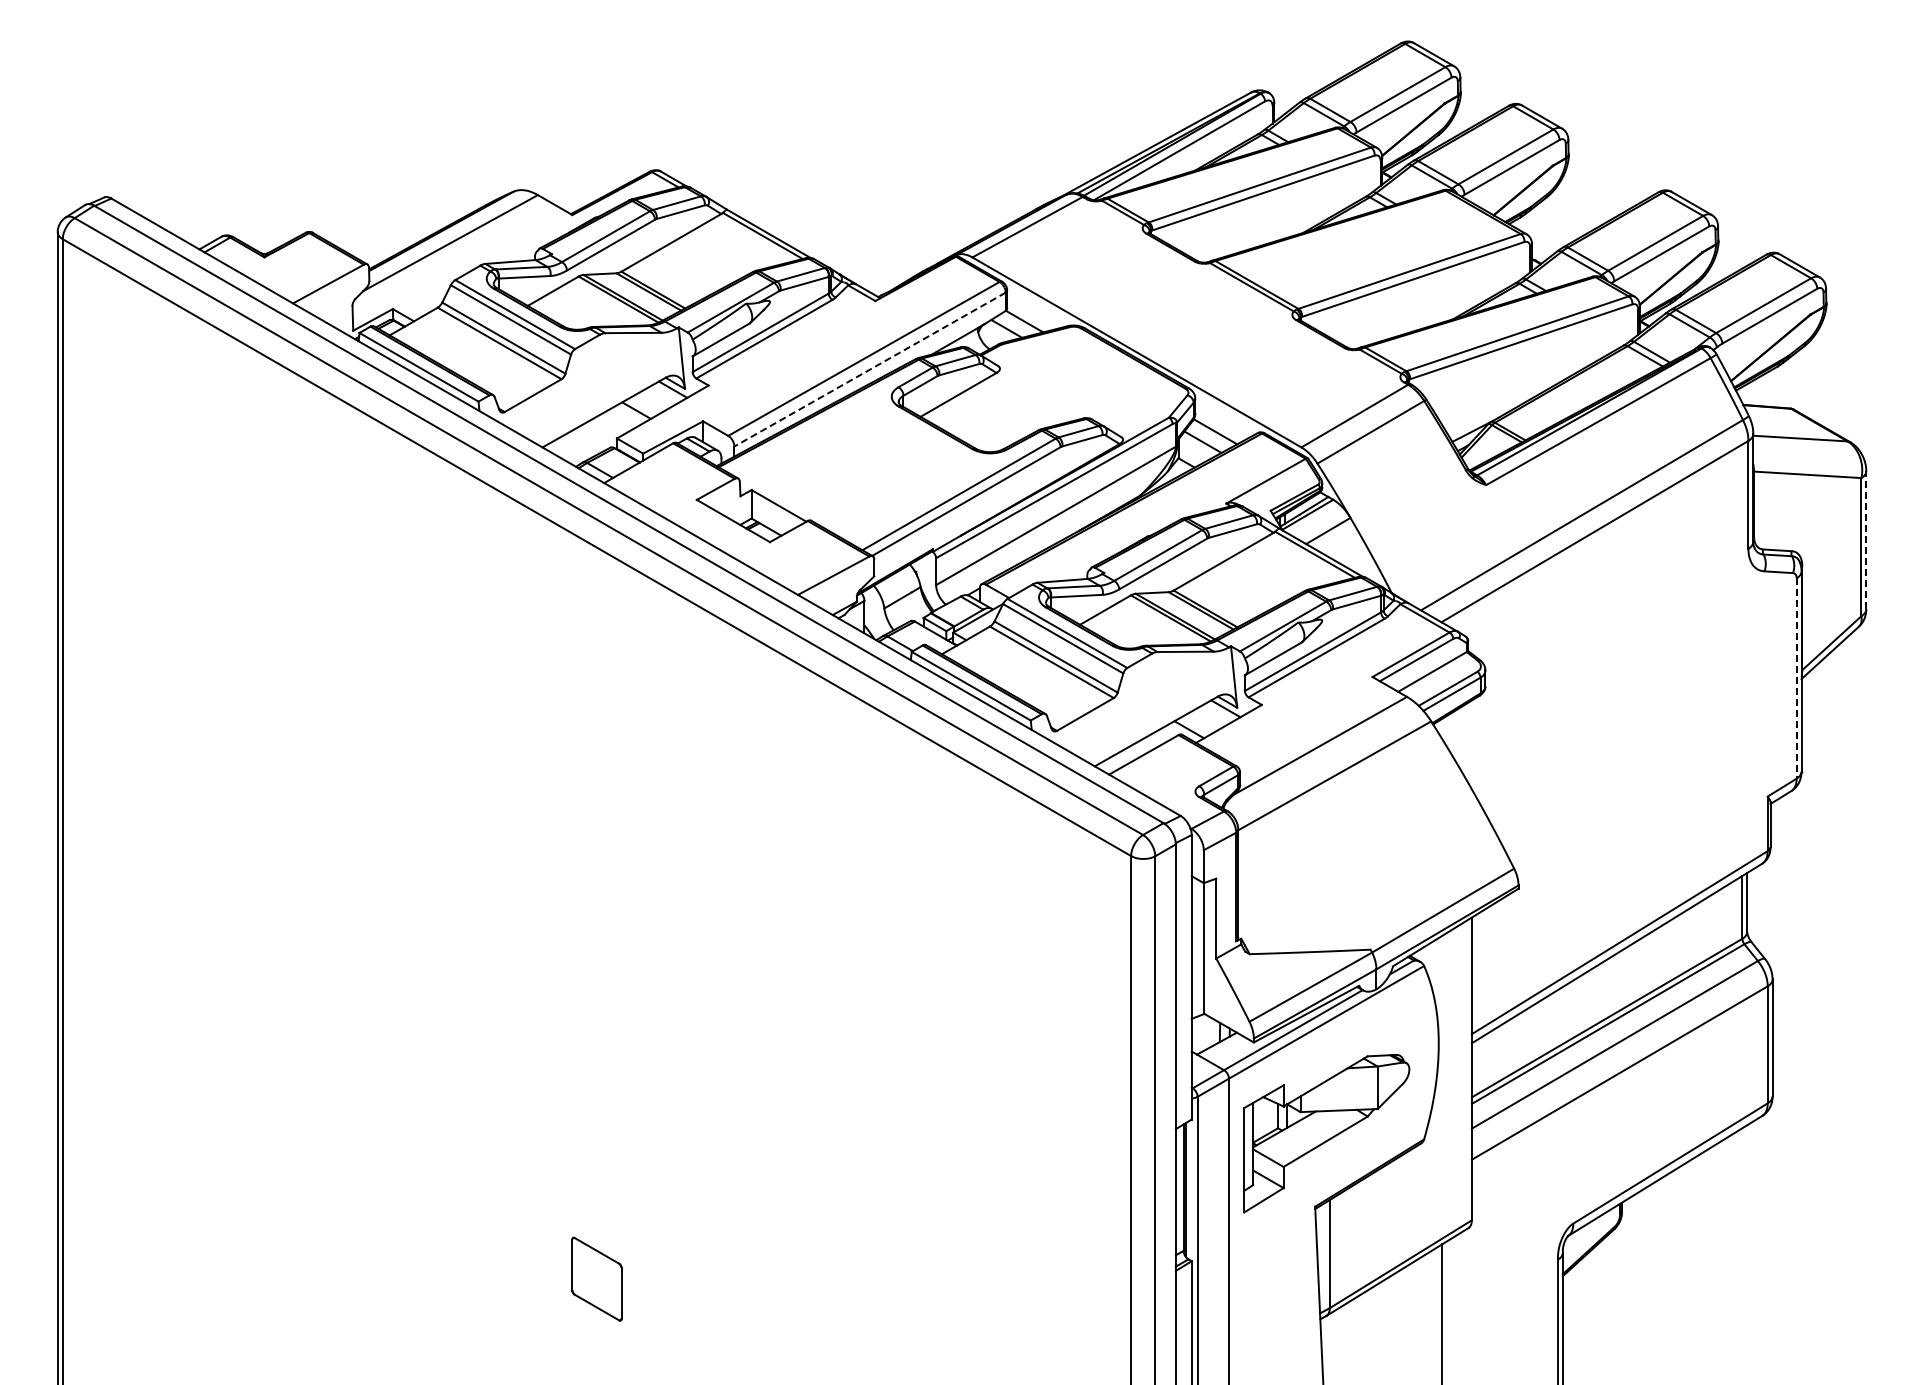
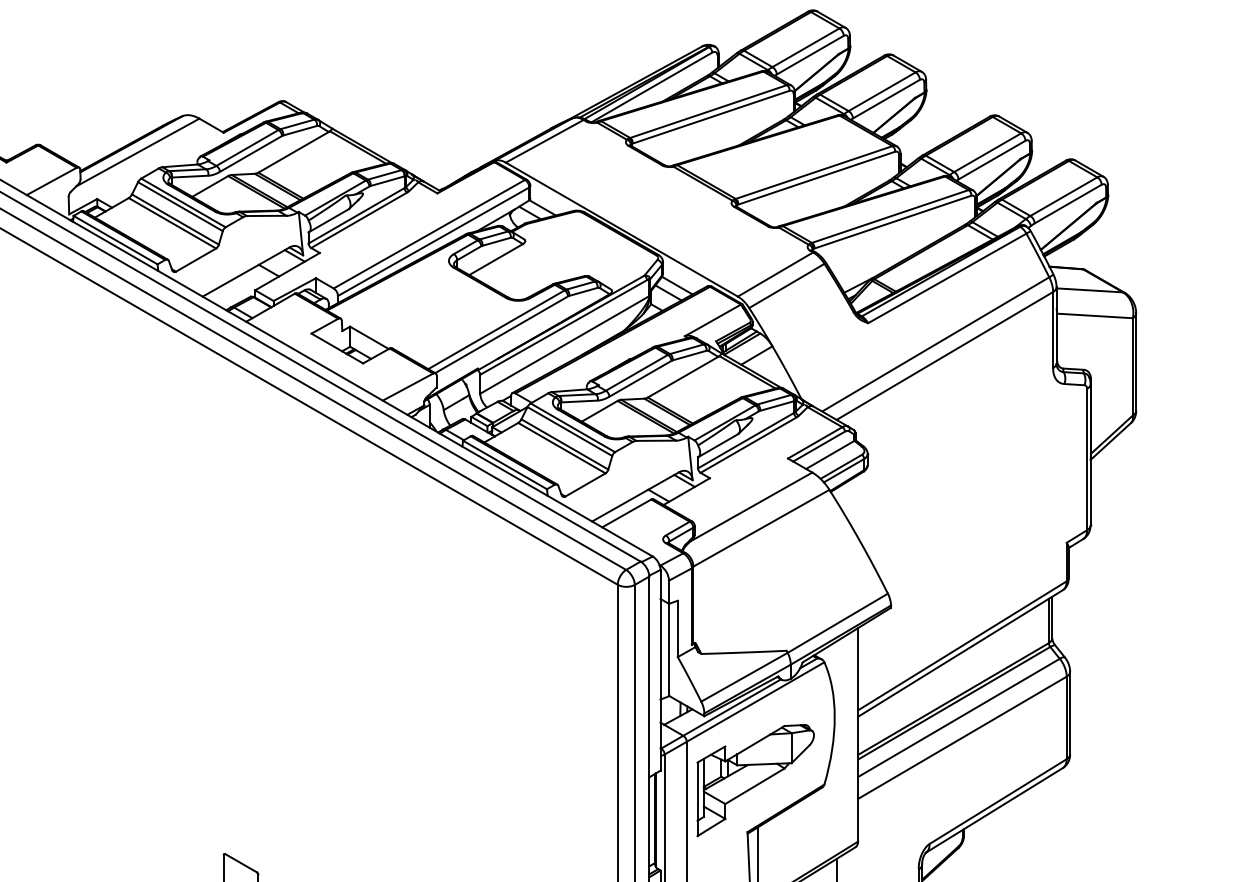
line: (870, 369) -> (433, 241), dashed -> solid
line: (1866, 539) -> (1136, 361), dashed -> solid
line: (1796, 678) -> (1087, 459), dashed -> solid

